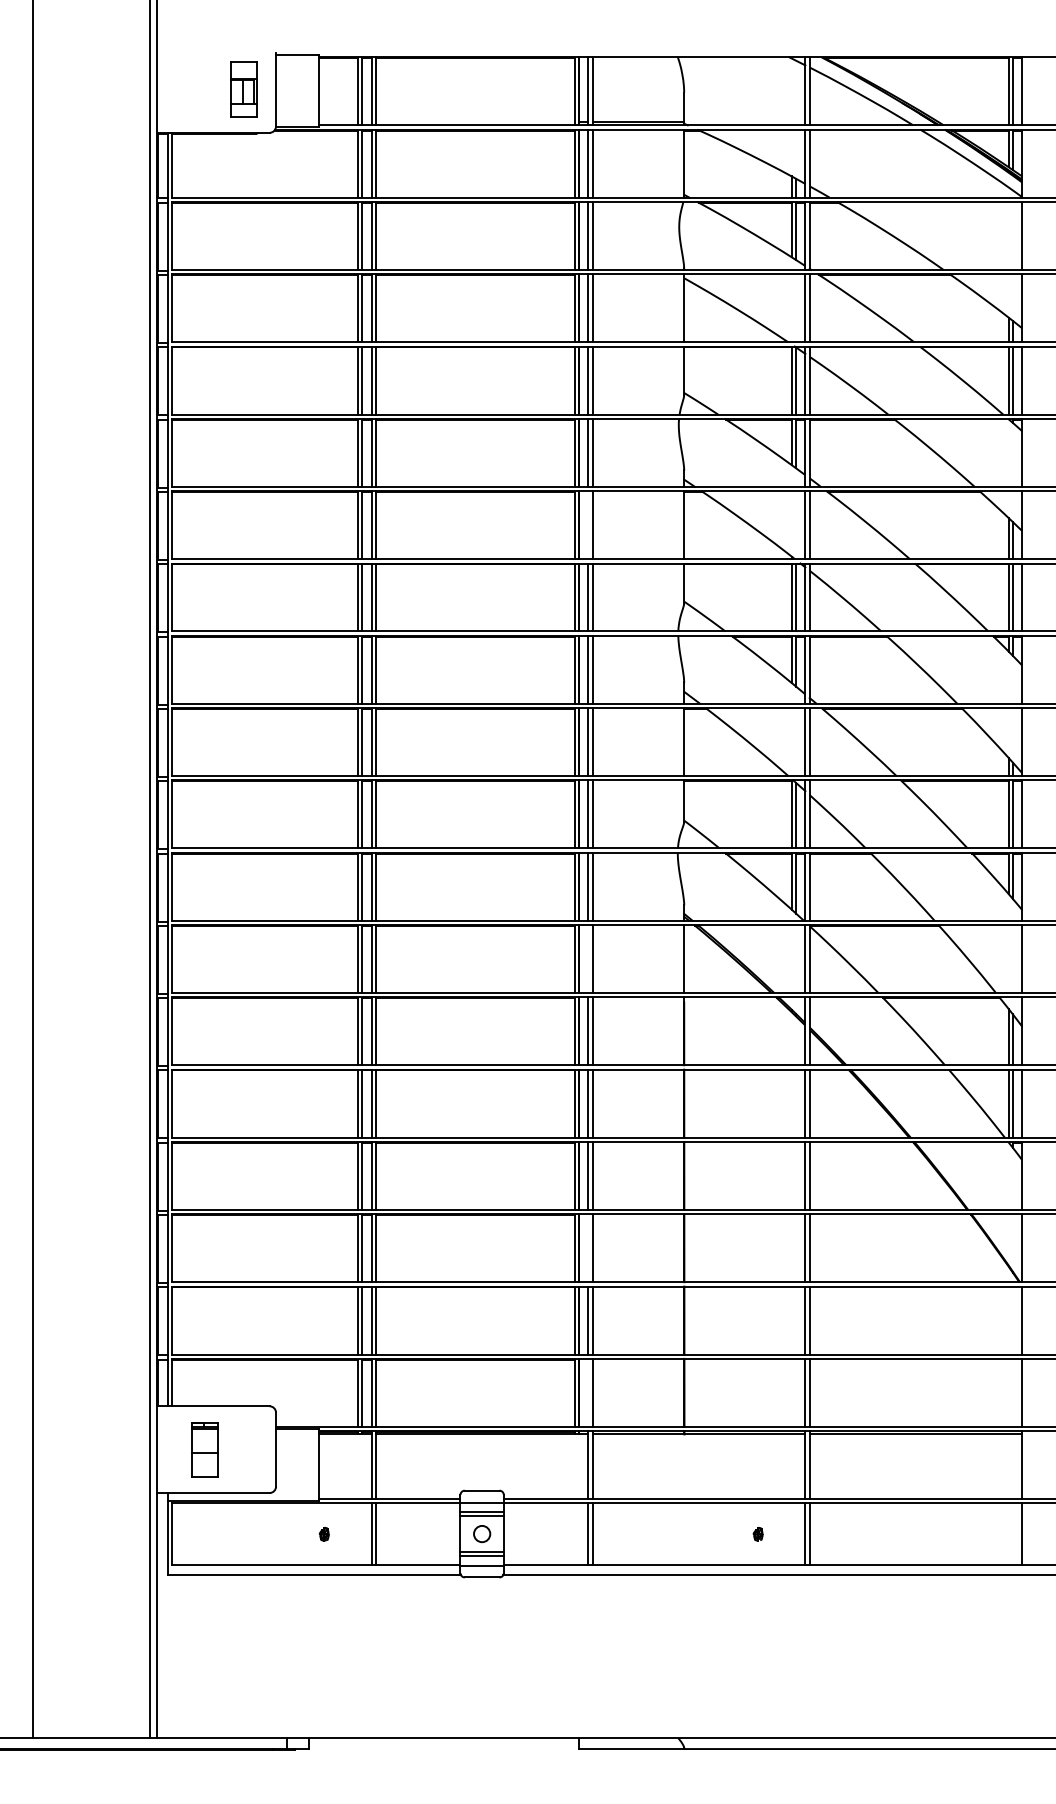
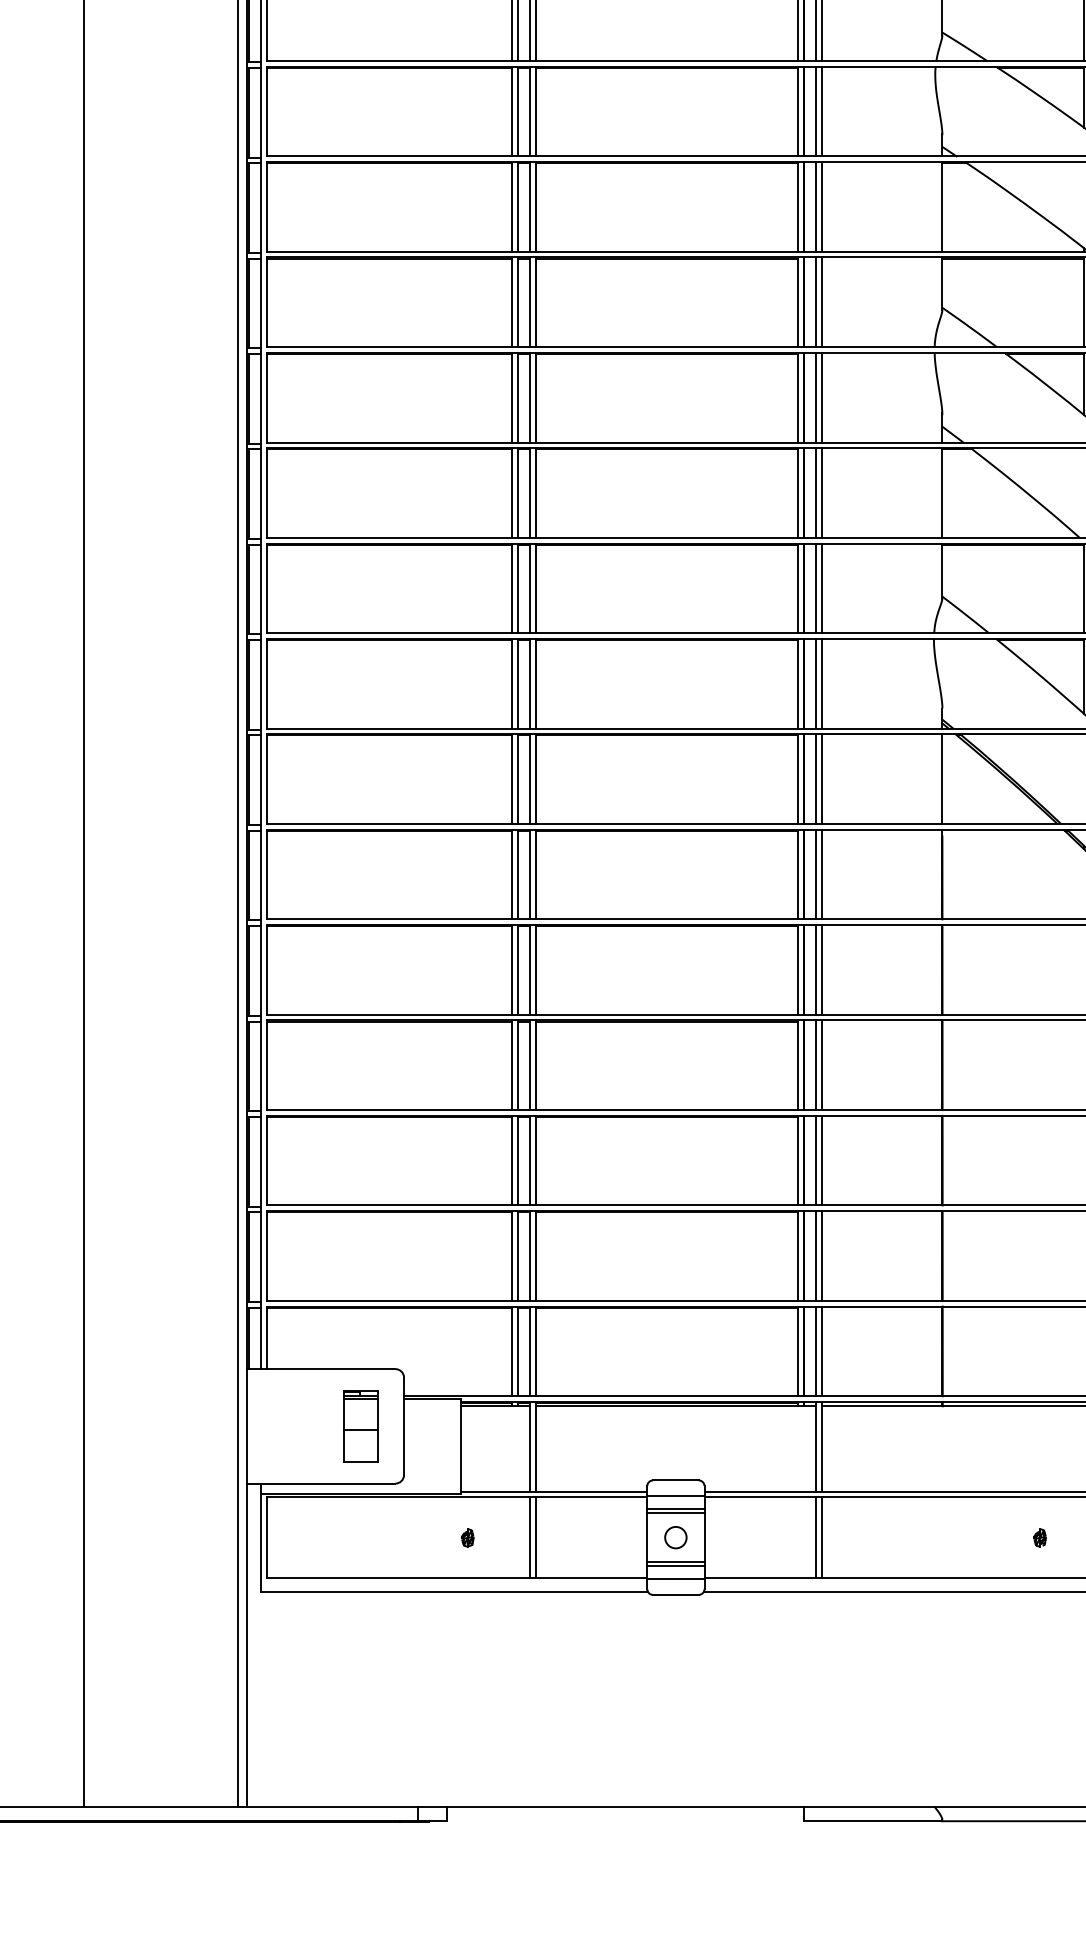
line: (588, 525) -> (816, 207), added
line: (588, 959) -> (816, 779), added
line: (588, 1248) -> (816, 1161), added
line: (588, 1392) -> (816, 1350), added
part: (204, 1449) -> (361, 1426), moved

